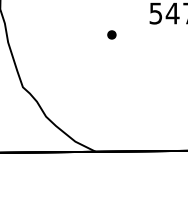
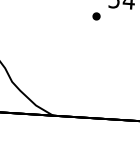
part: (111, 34) -> (96, 16), moved

